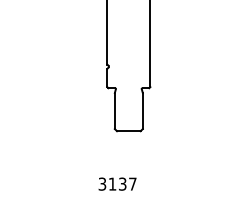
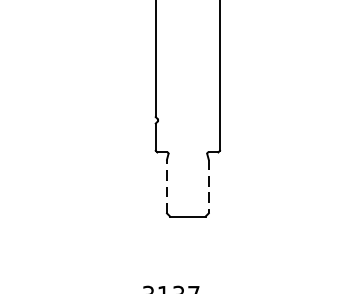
line: (114, 110) -> (166, 185), solid -> dashed
line: (142, 111) -> (208, 187), solid -> dashed

